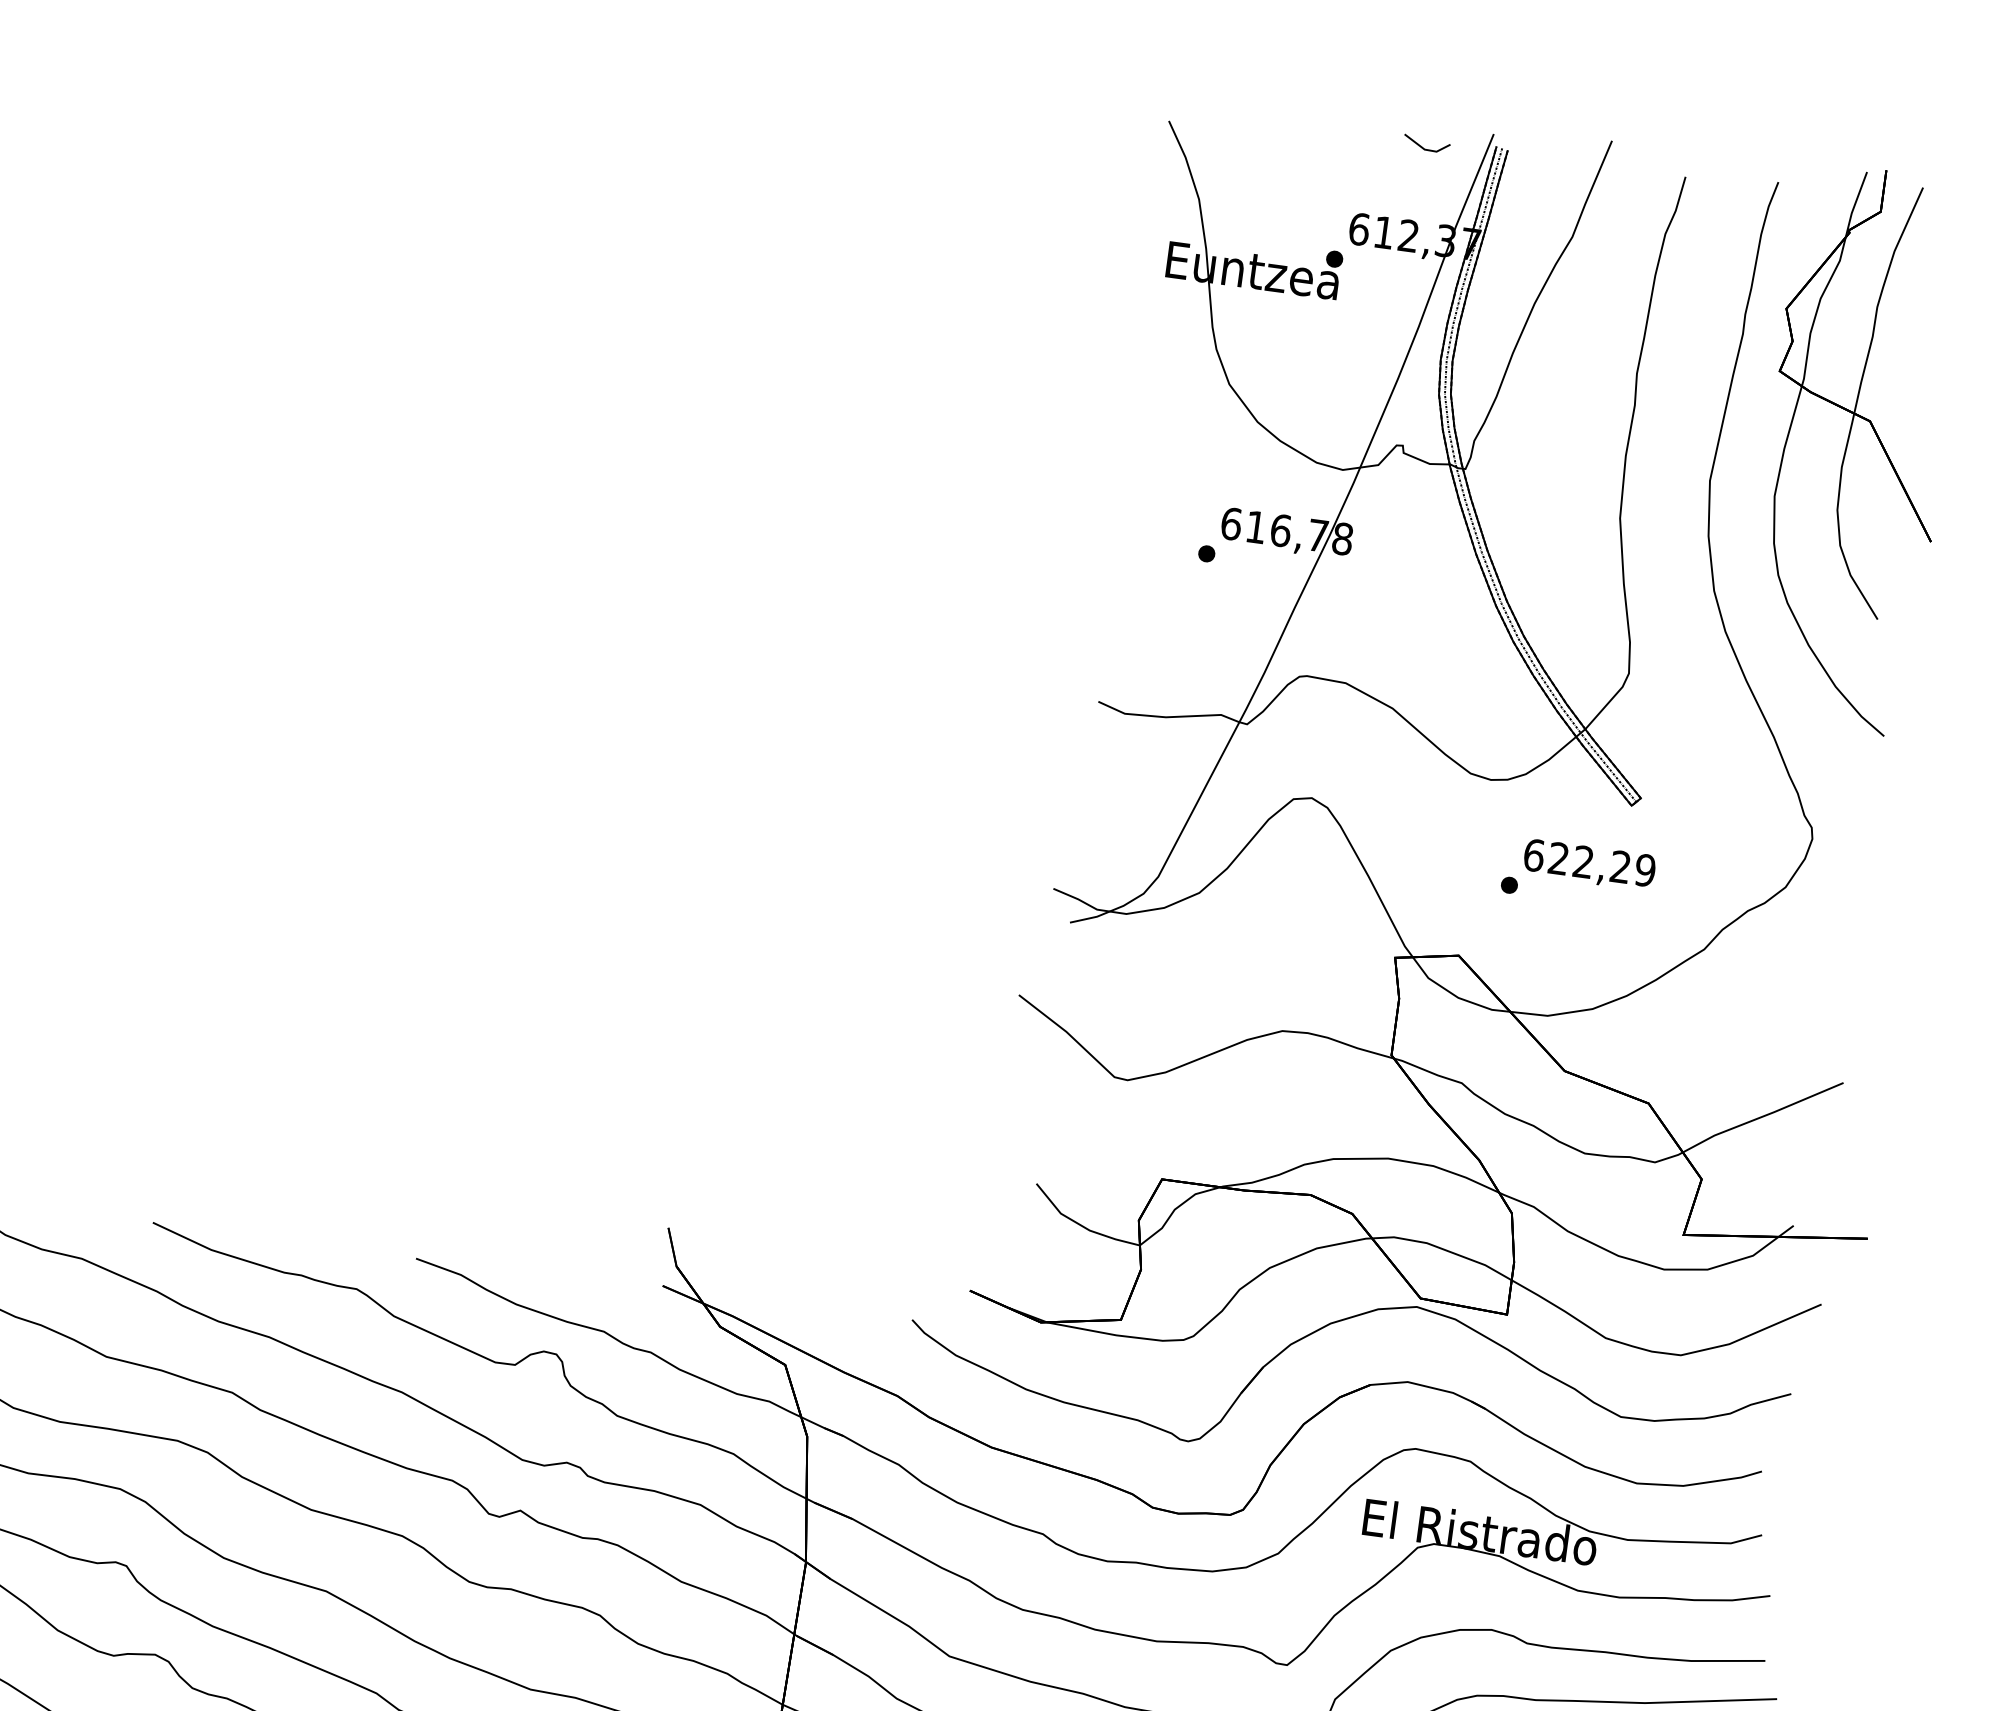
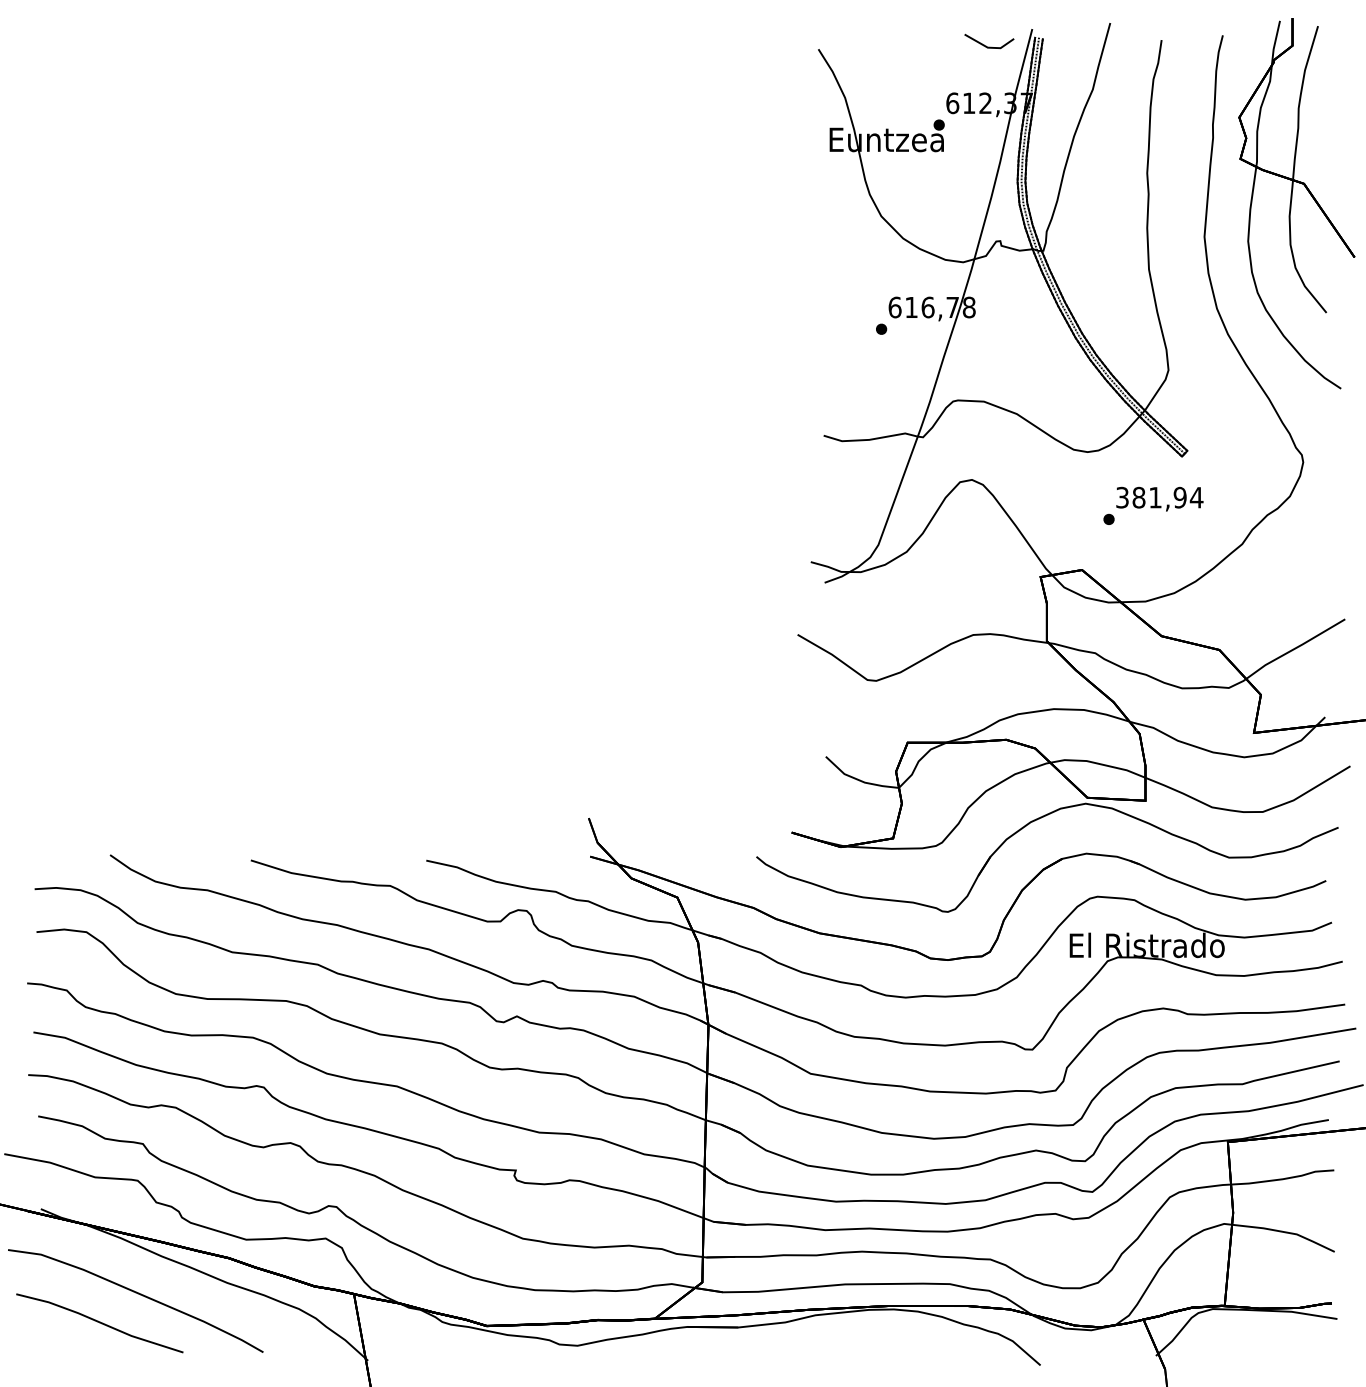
part: (1427, 144) -> (989, 41), size x1.6
text: (1589, 862) -> (1159, 497), 622,29 -> 381,94

